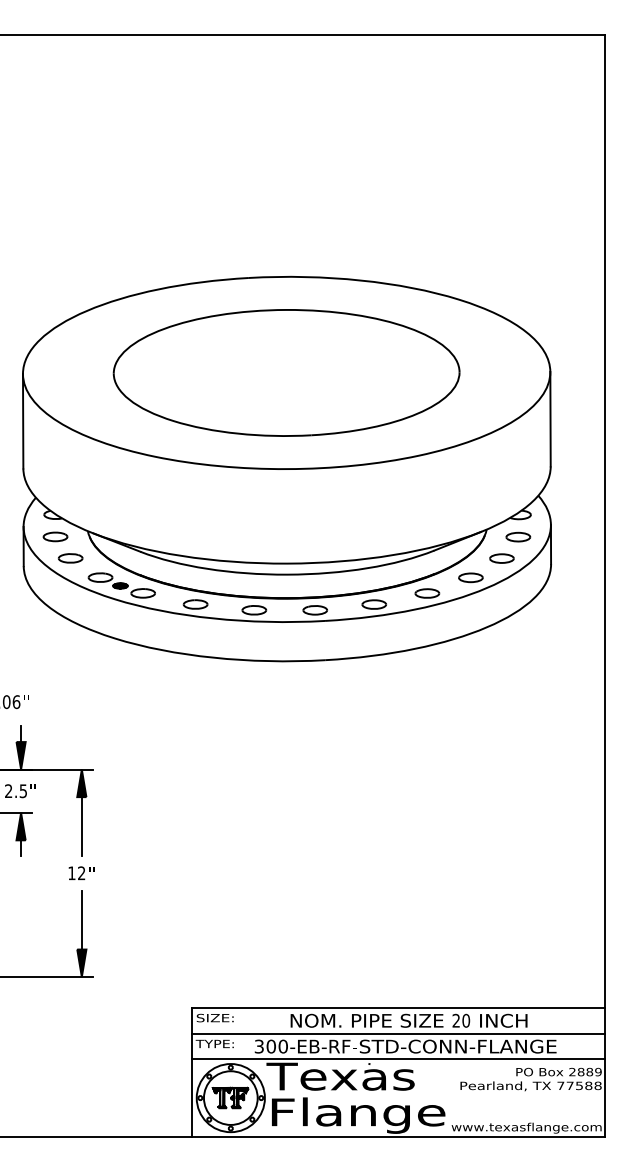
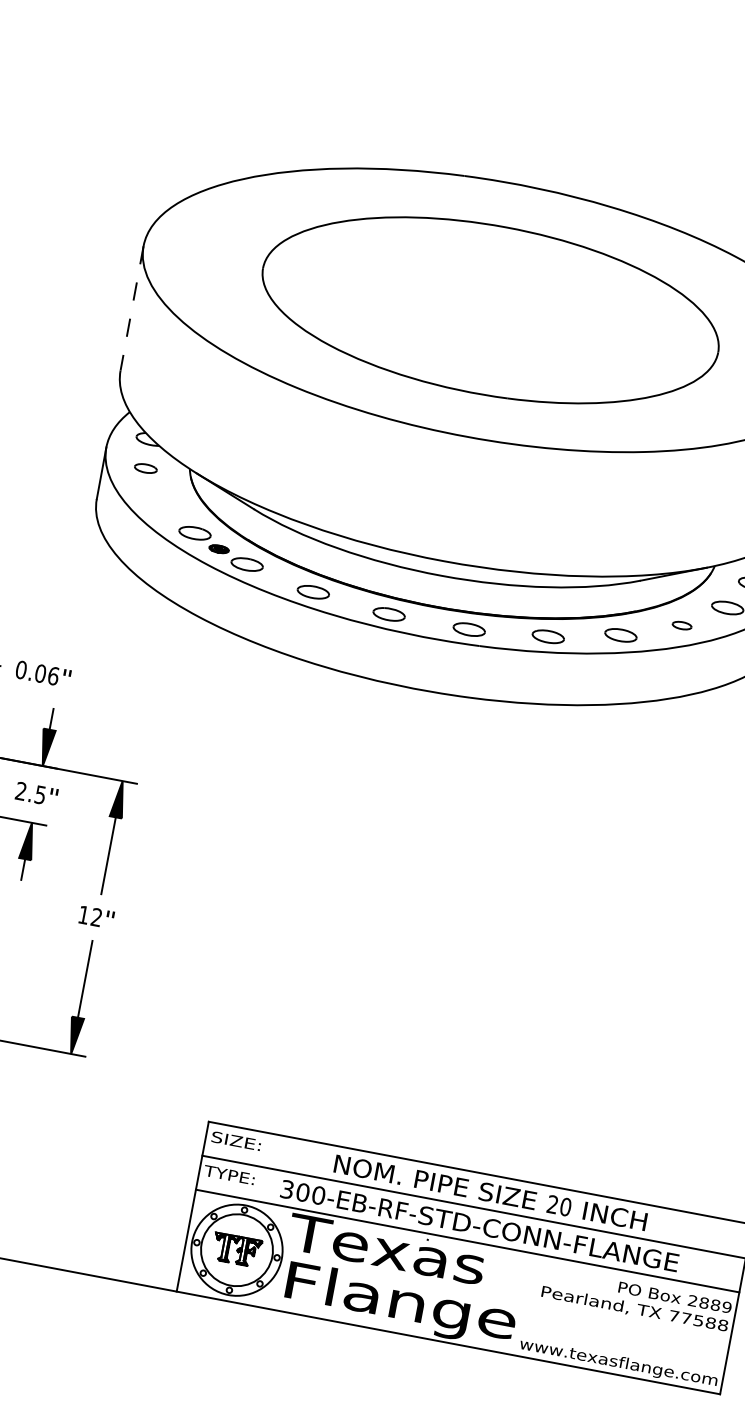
line: (23, 421) -> (132, 308), solid -> dashed
part: (55, 536) -> (145, 467), size x0.7
part: (70, 558) -> (160, 500), removed
part: (470, 577) -> (681, 625), size x0.6

